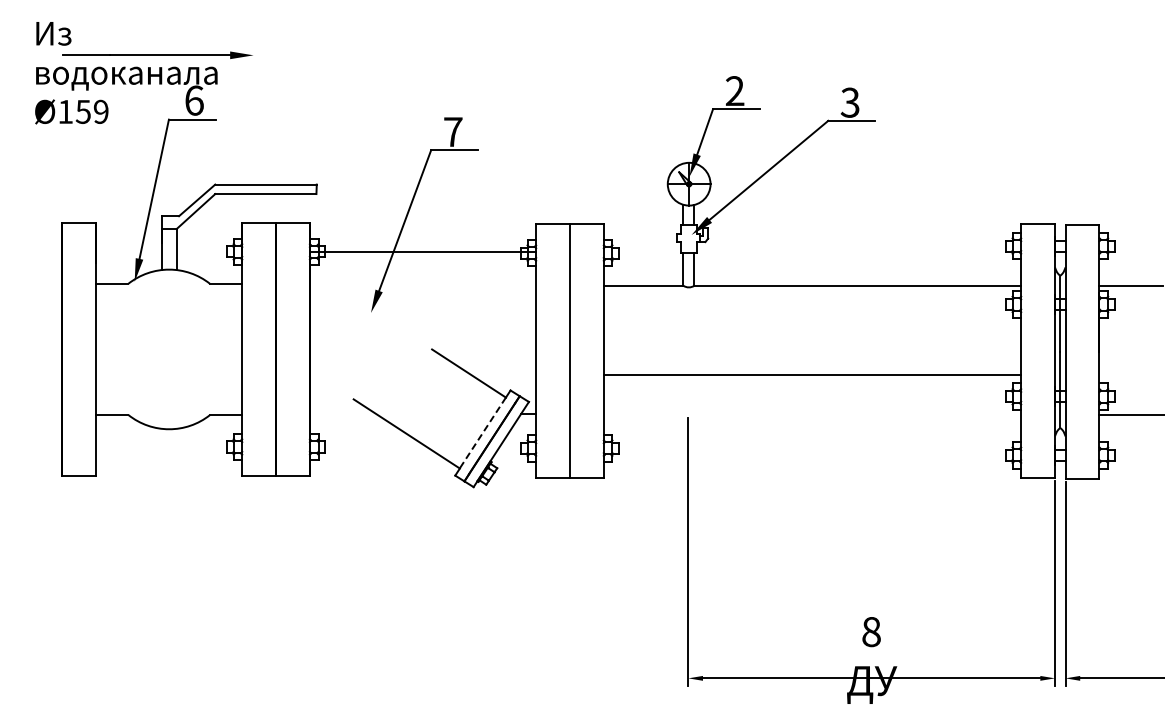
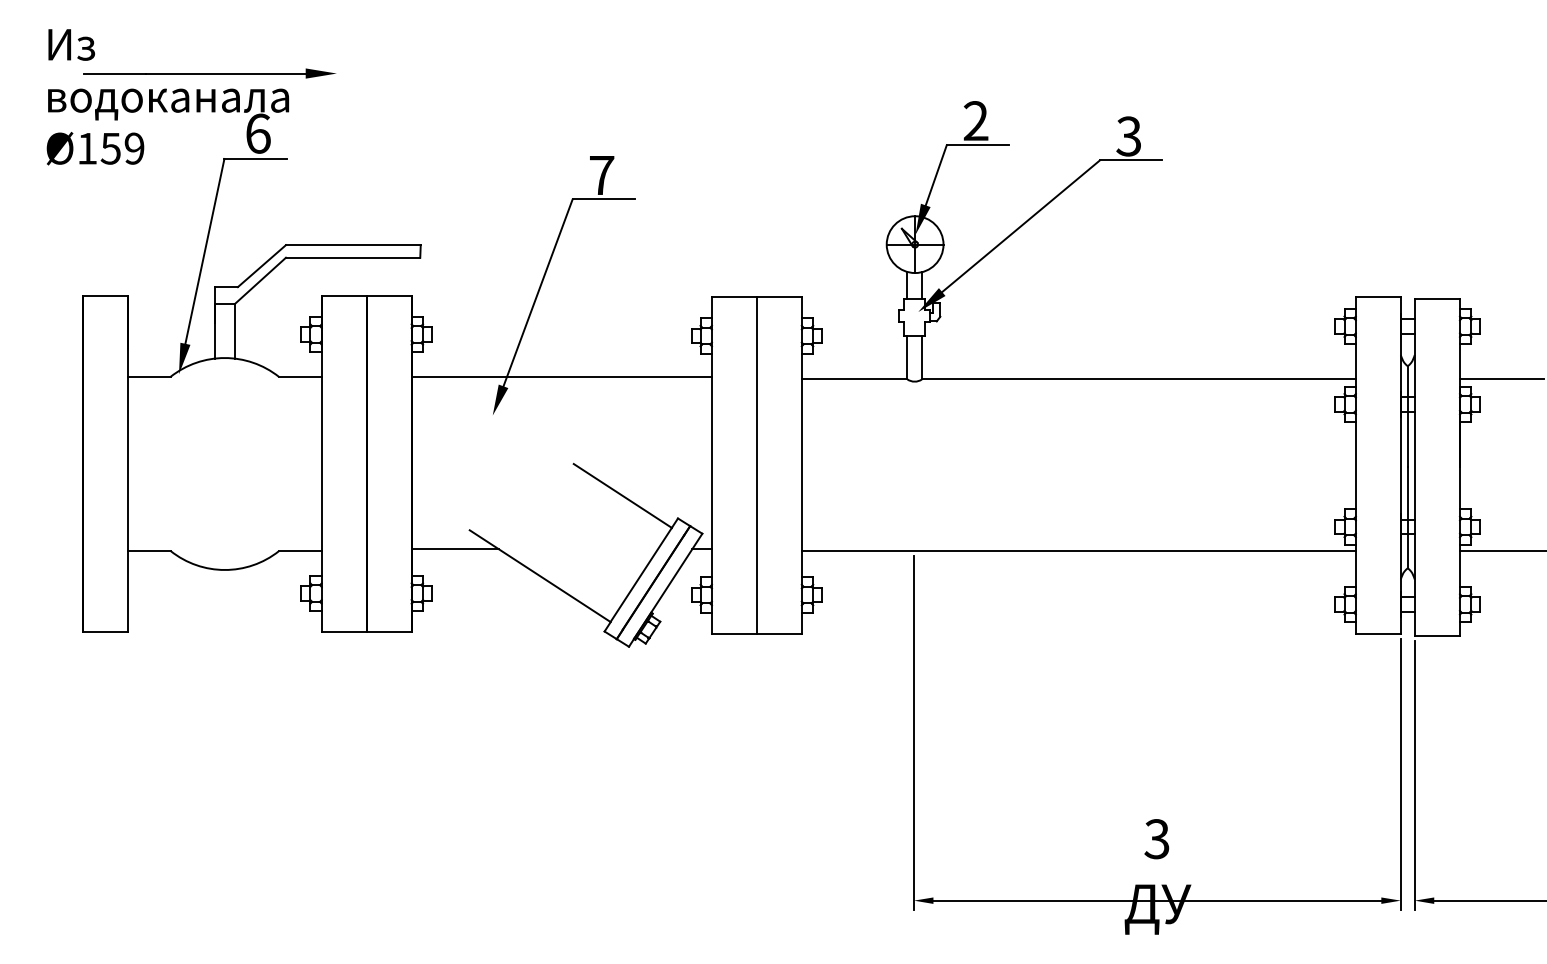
line: (422, 251) -> (561, 376), moved
line: (812, 374) -> (1078, 550), moved
line: (342, 413) -> (454, 549), added
line: (482, 433) -> (640, 575), dashed -> solid
text: (871, 631) -> (1157, 838), 8 -> 3

